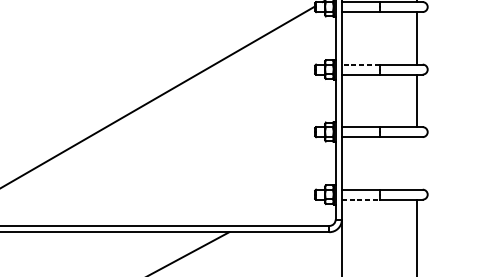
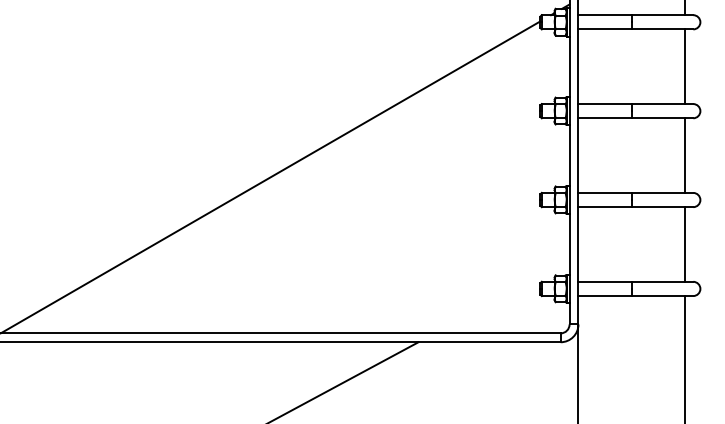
line: (360, 64) -> (605, 104), dashed -> solid
line: (417, 163) -> (685, 244), added
line: (360, 200) -> (605, 296), dashed -> solid

